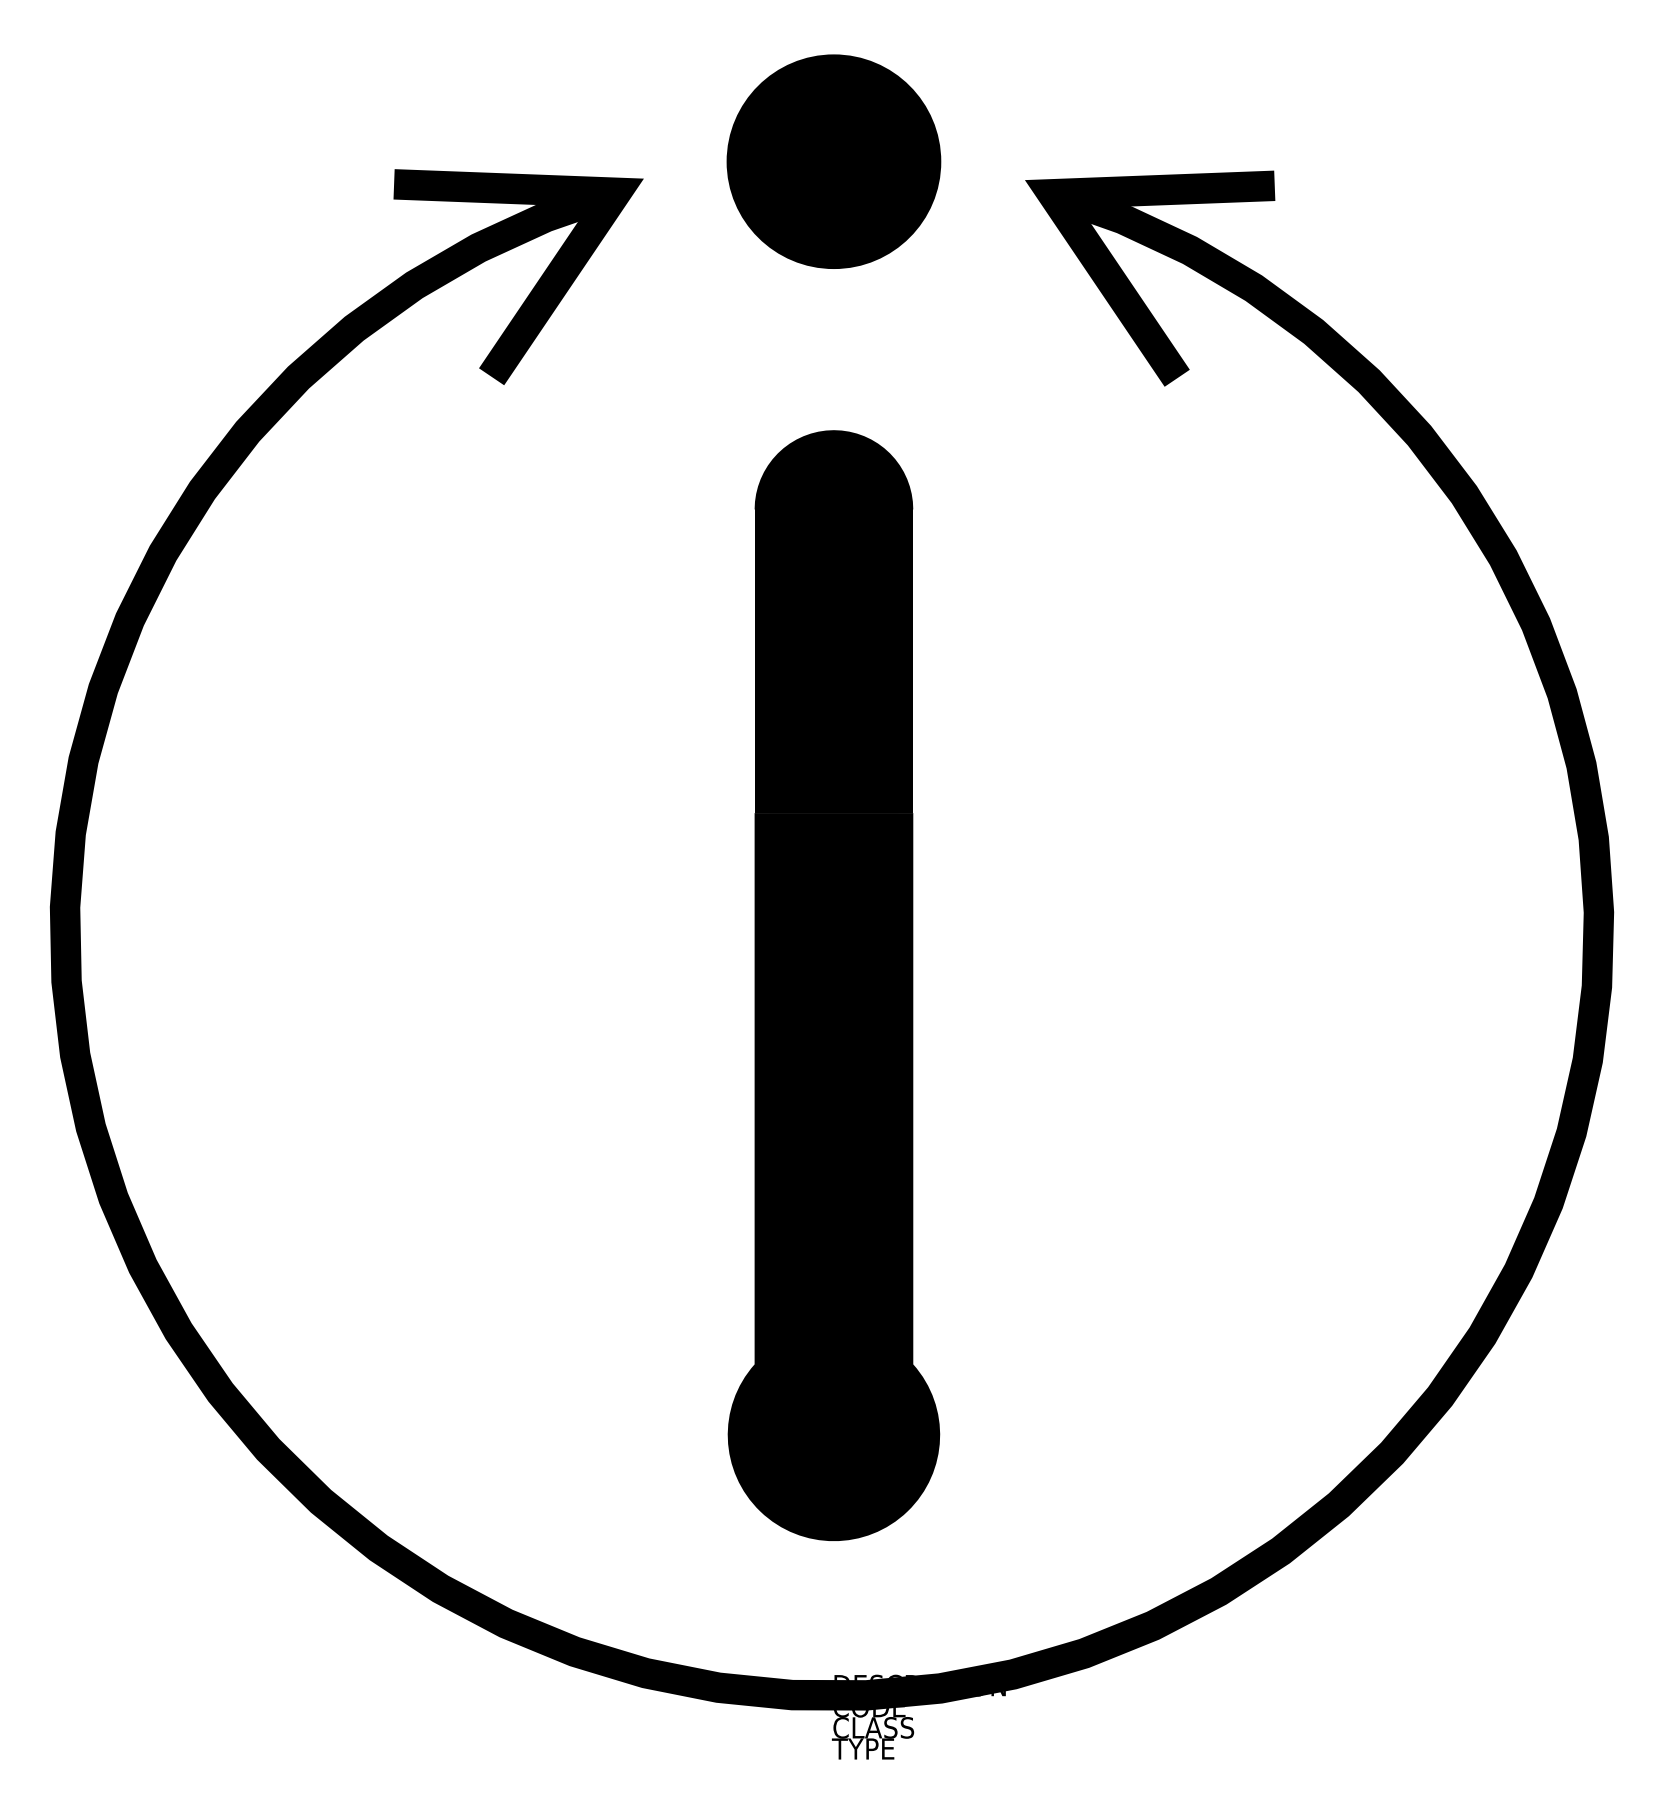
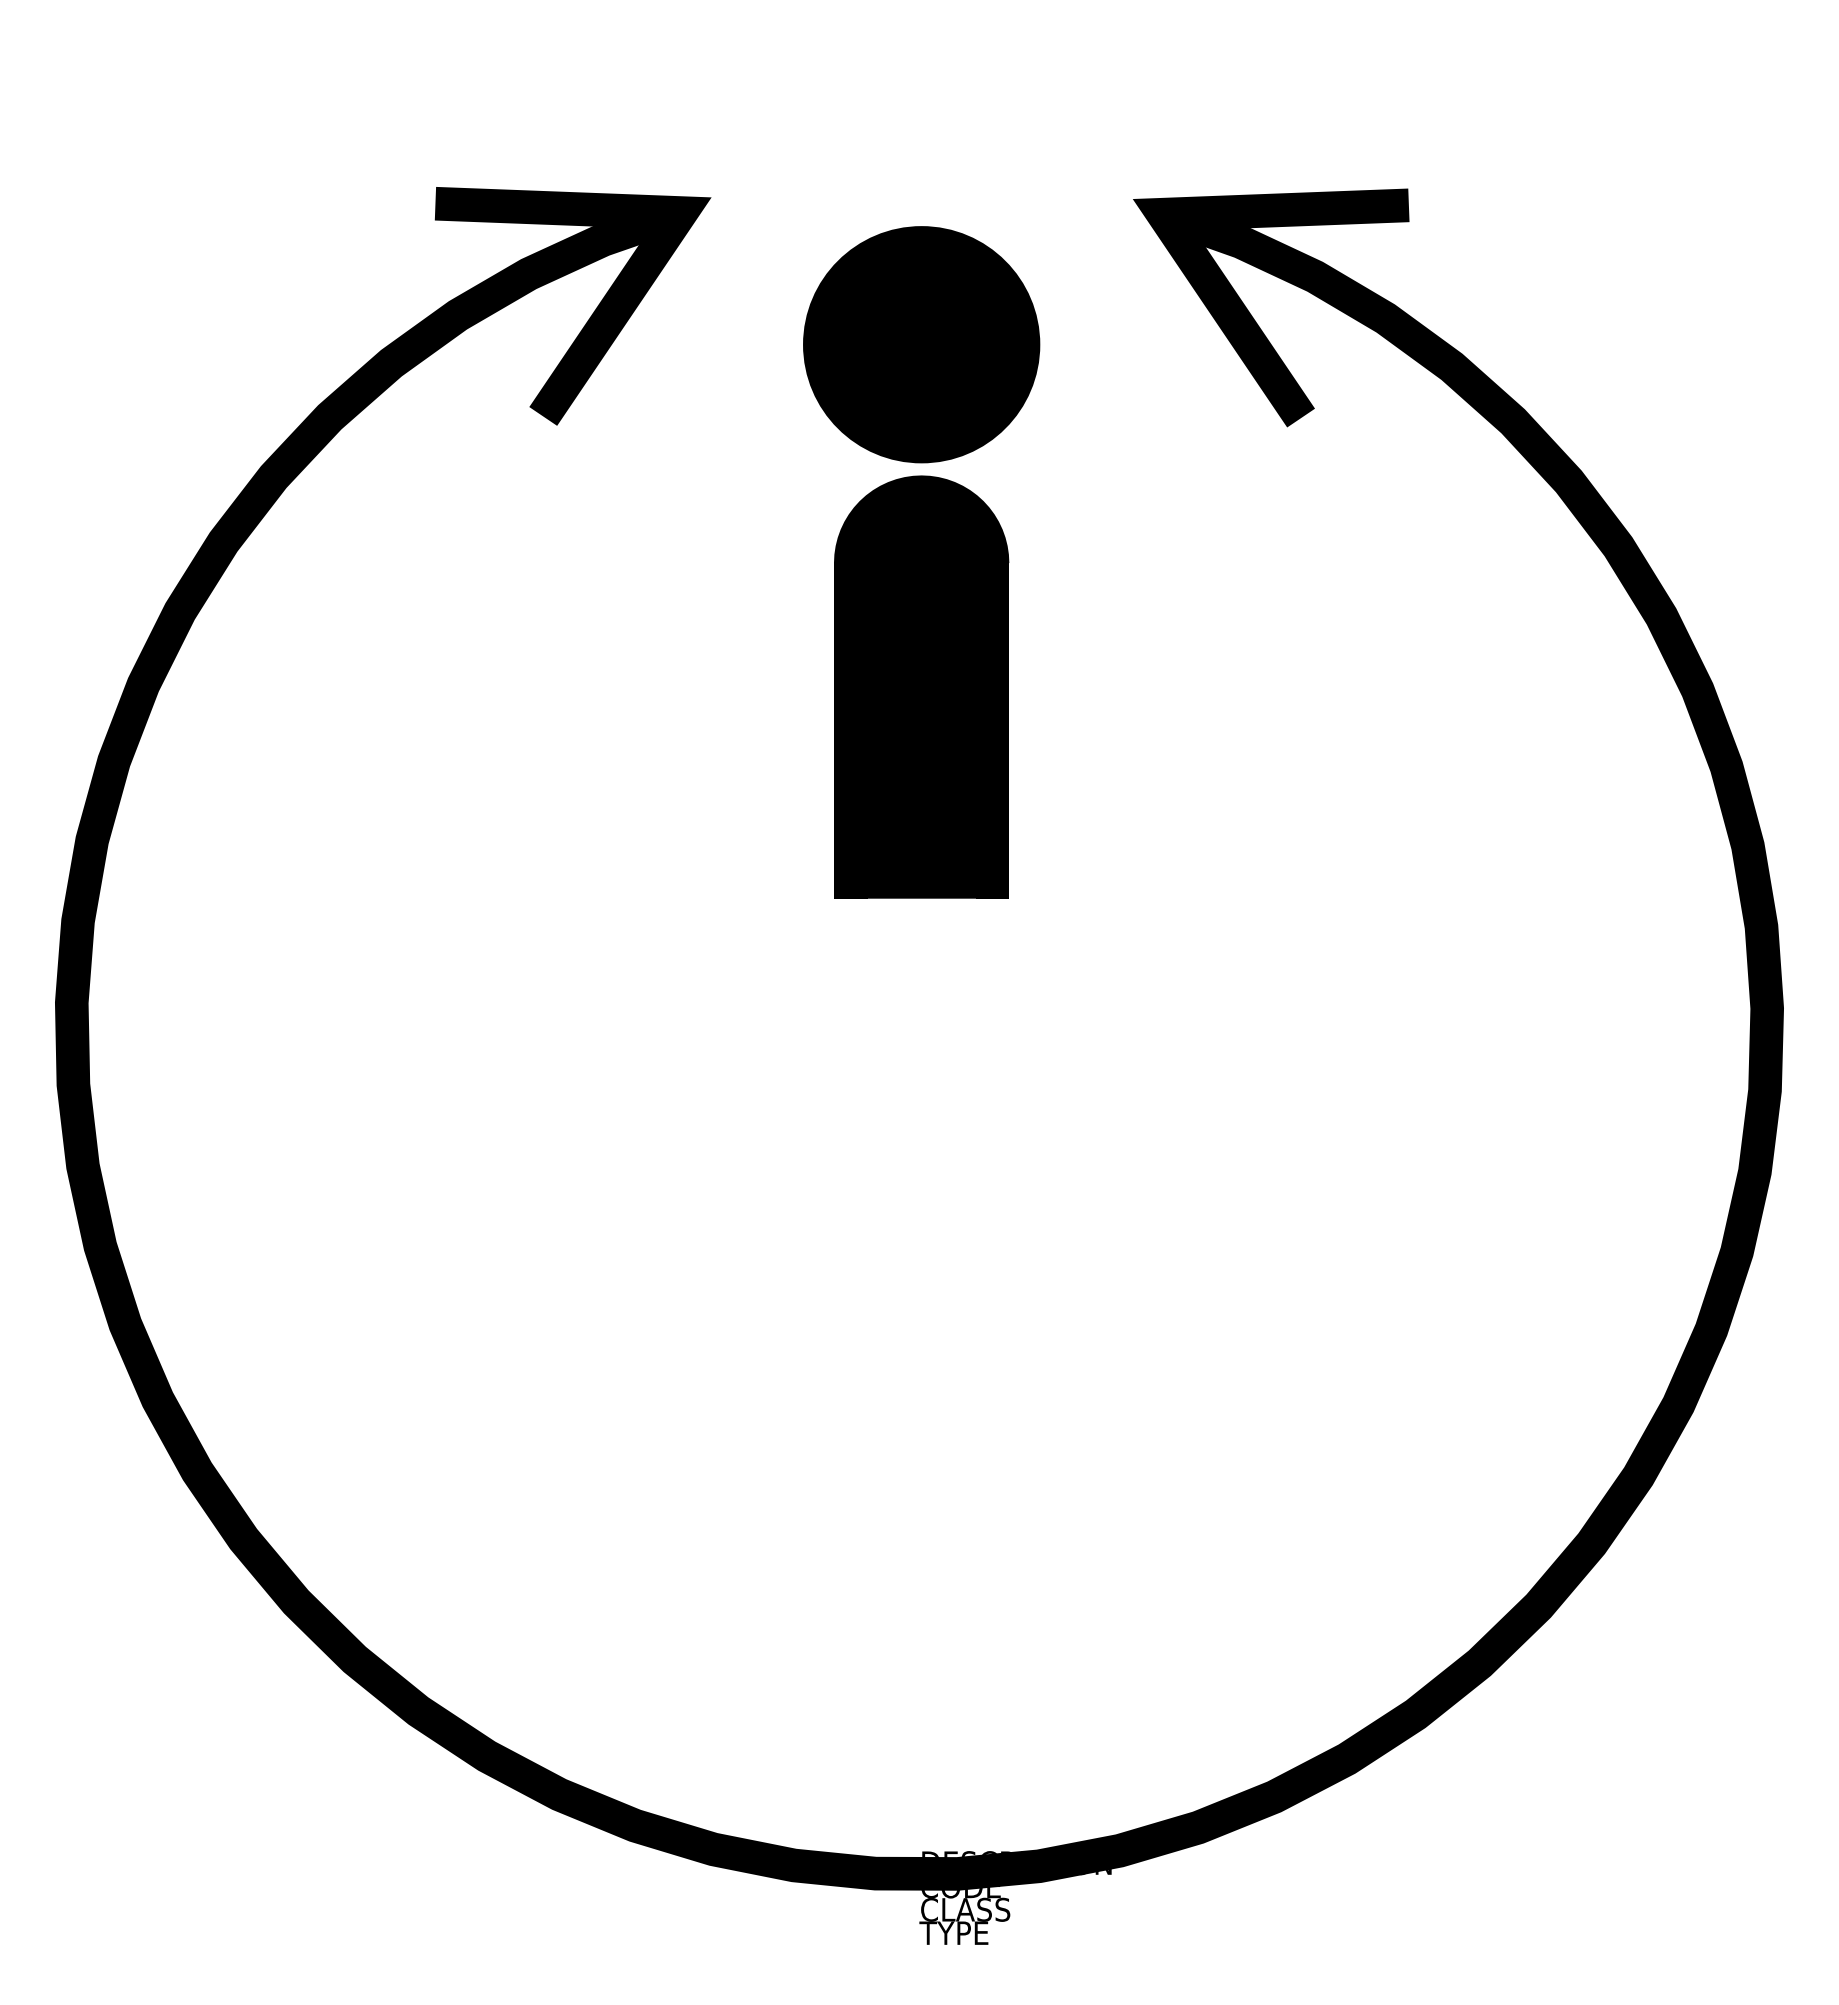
part: (833, 161) -> (921, 344), moved
fill: (833, 1176) -> (921, 1300), removed

